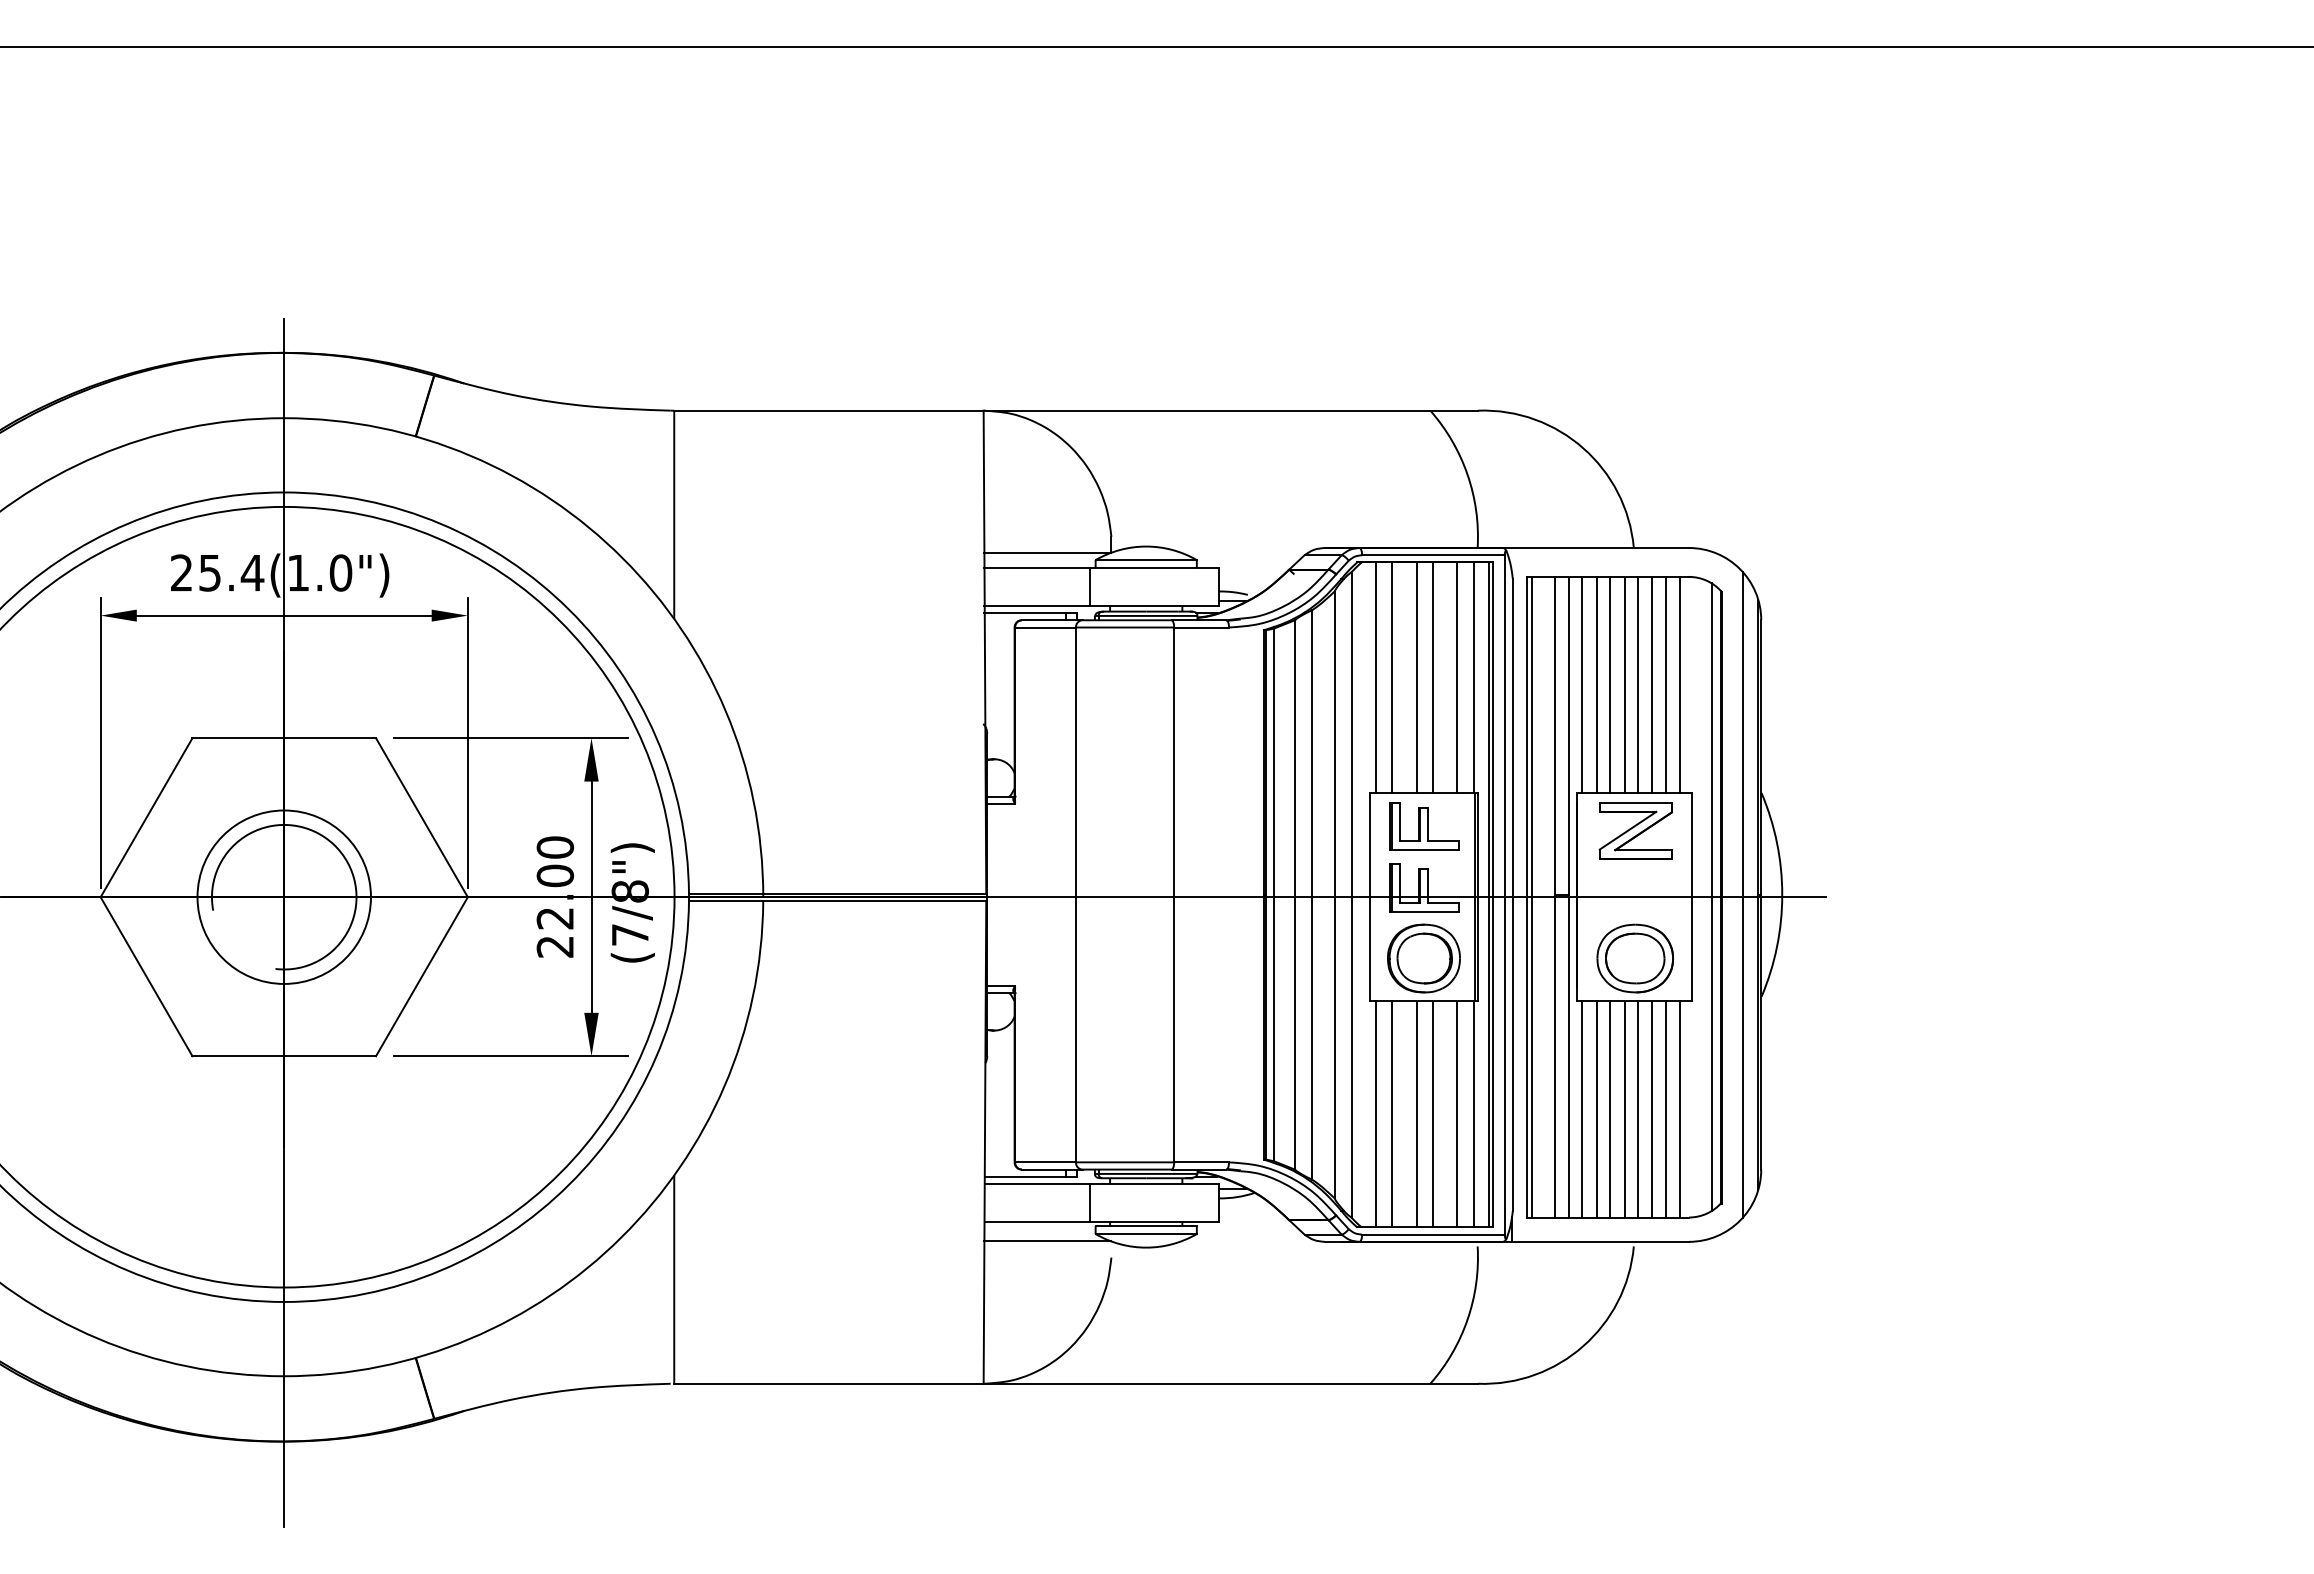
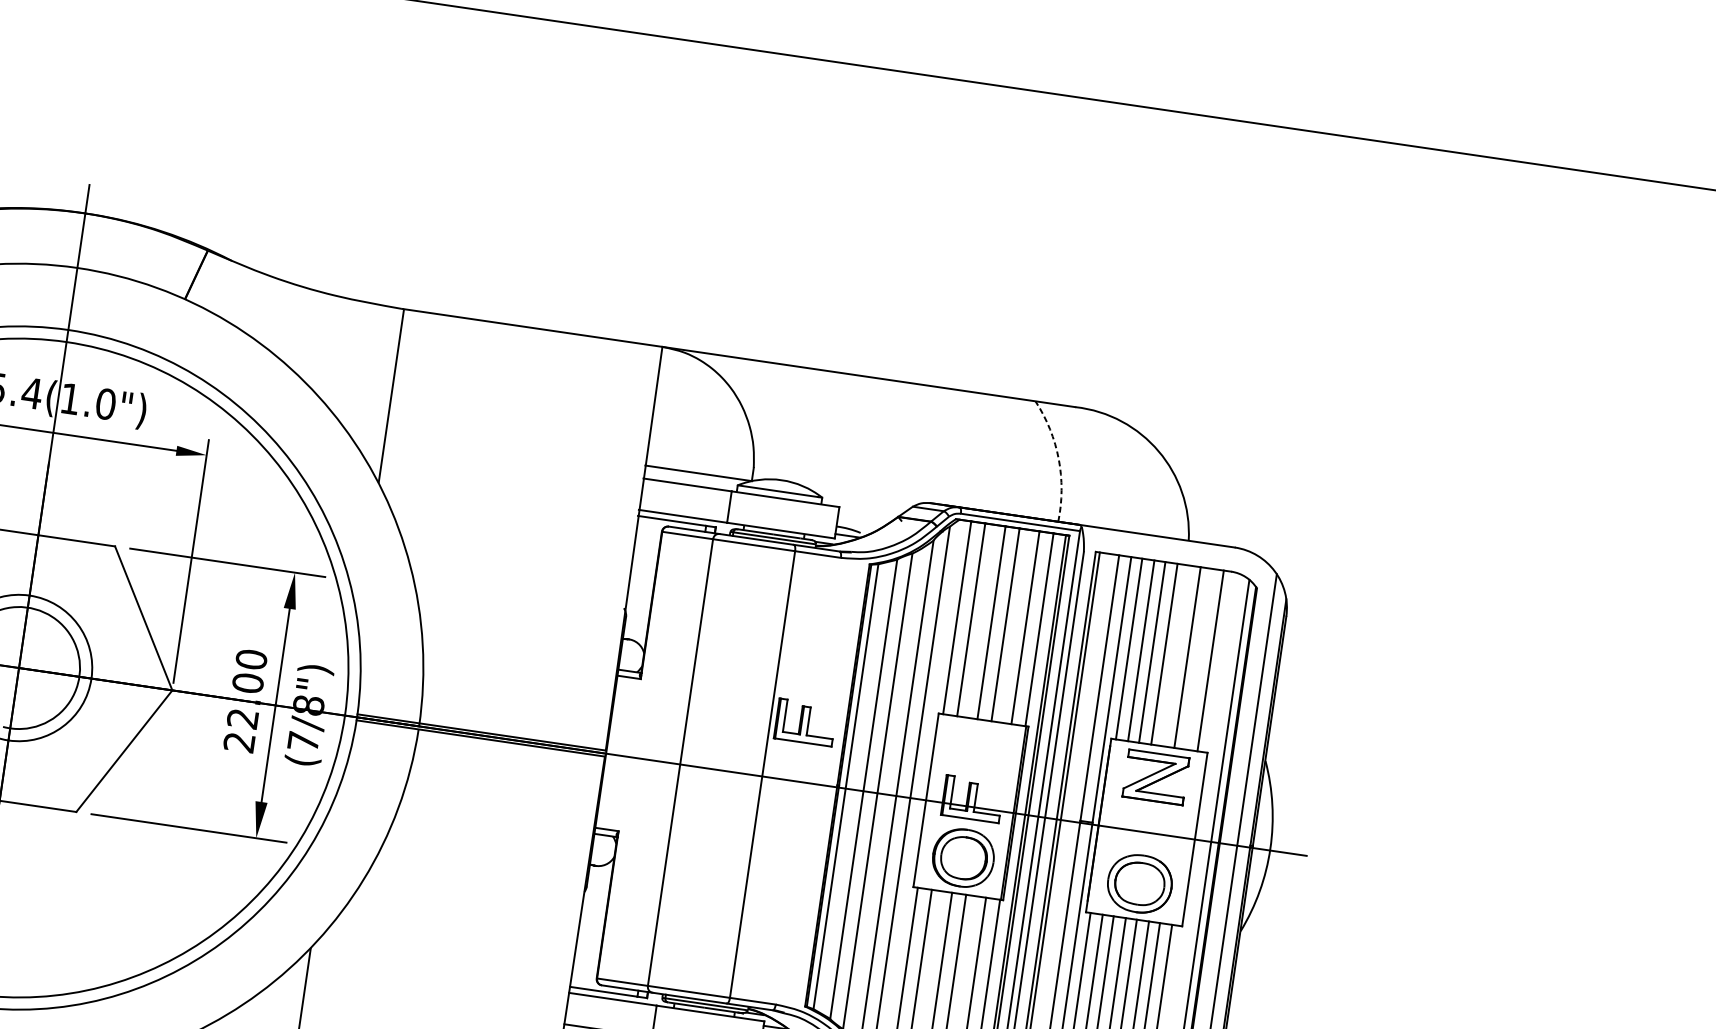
arc: (1467, 474) -> (1058, 459), solid -> dashed
line: (1637, 684) -> (1175, 655), removed
line: (1665, 684) -> (1198, 658), removed
part: (1424, 826) -> (805, 722), moved

